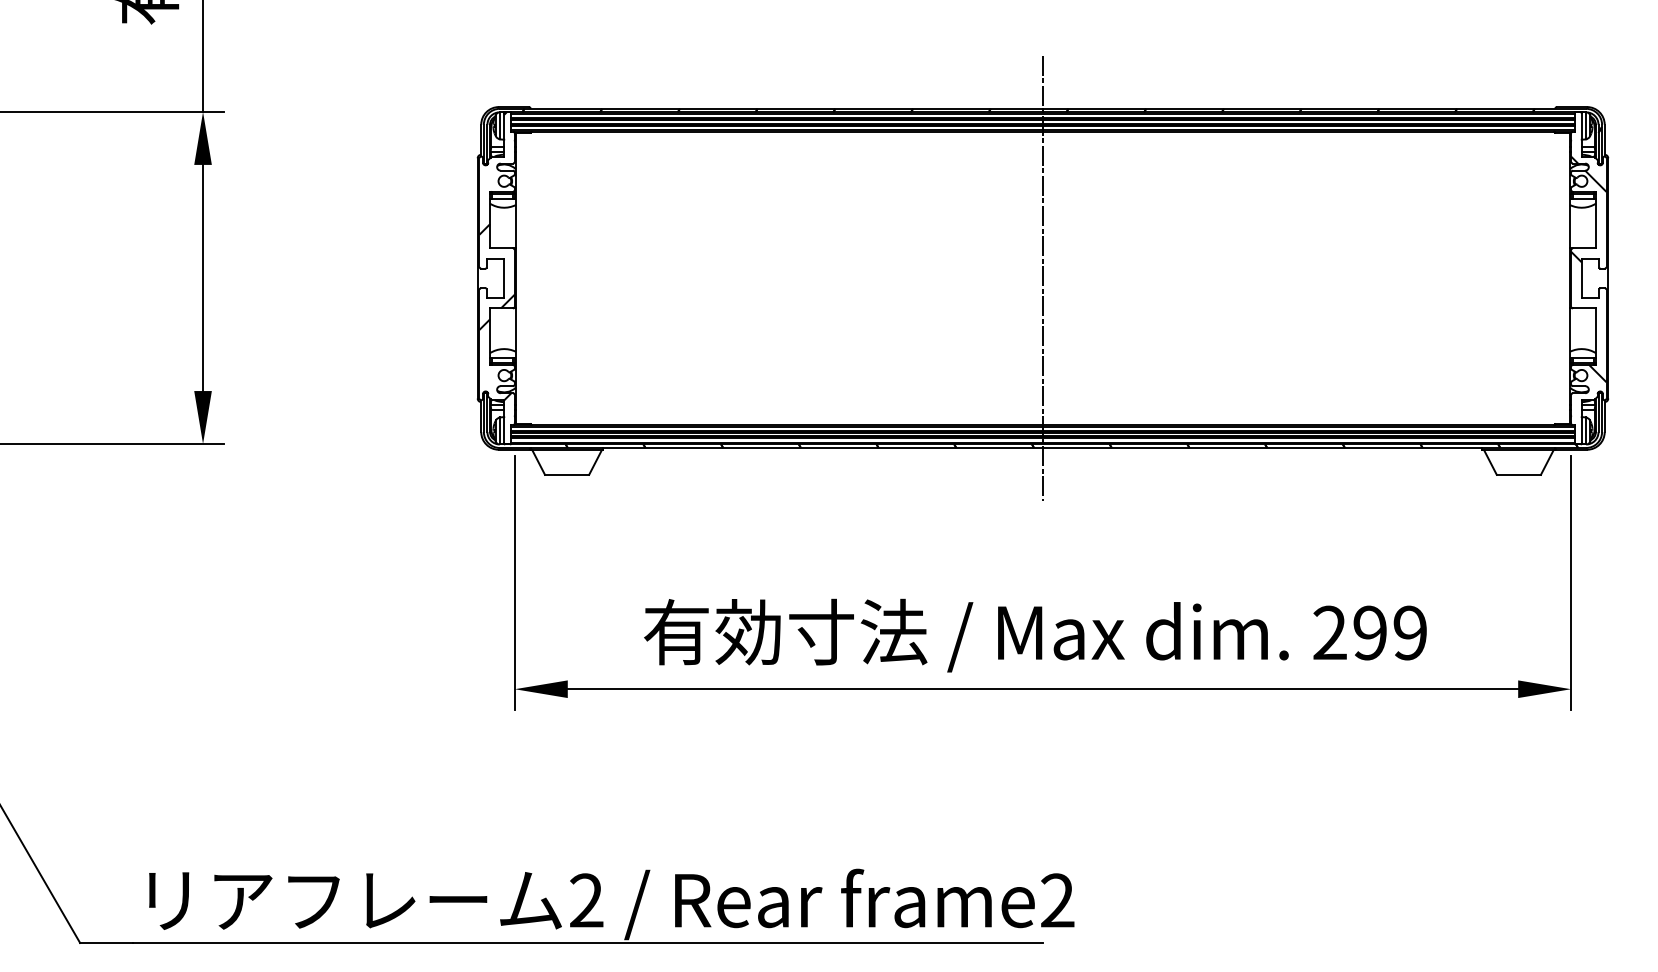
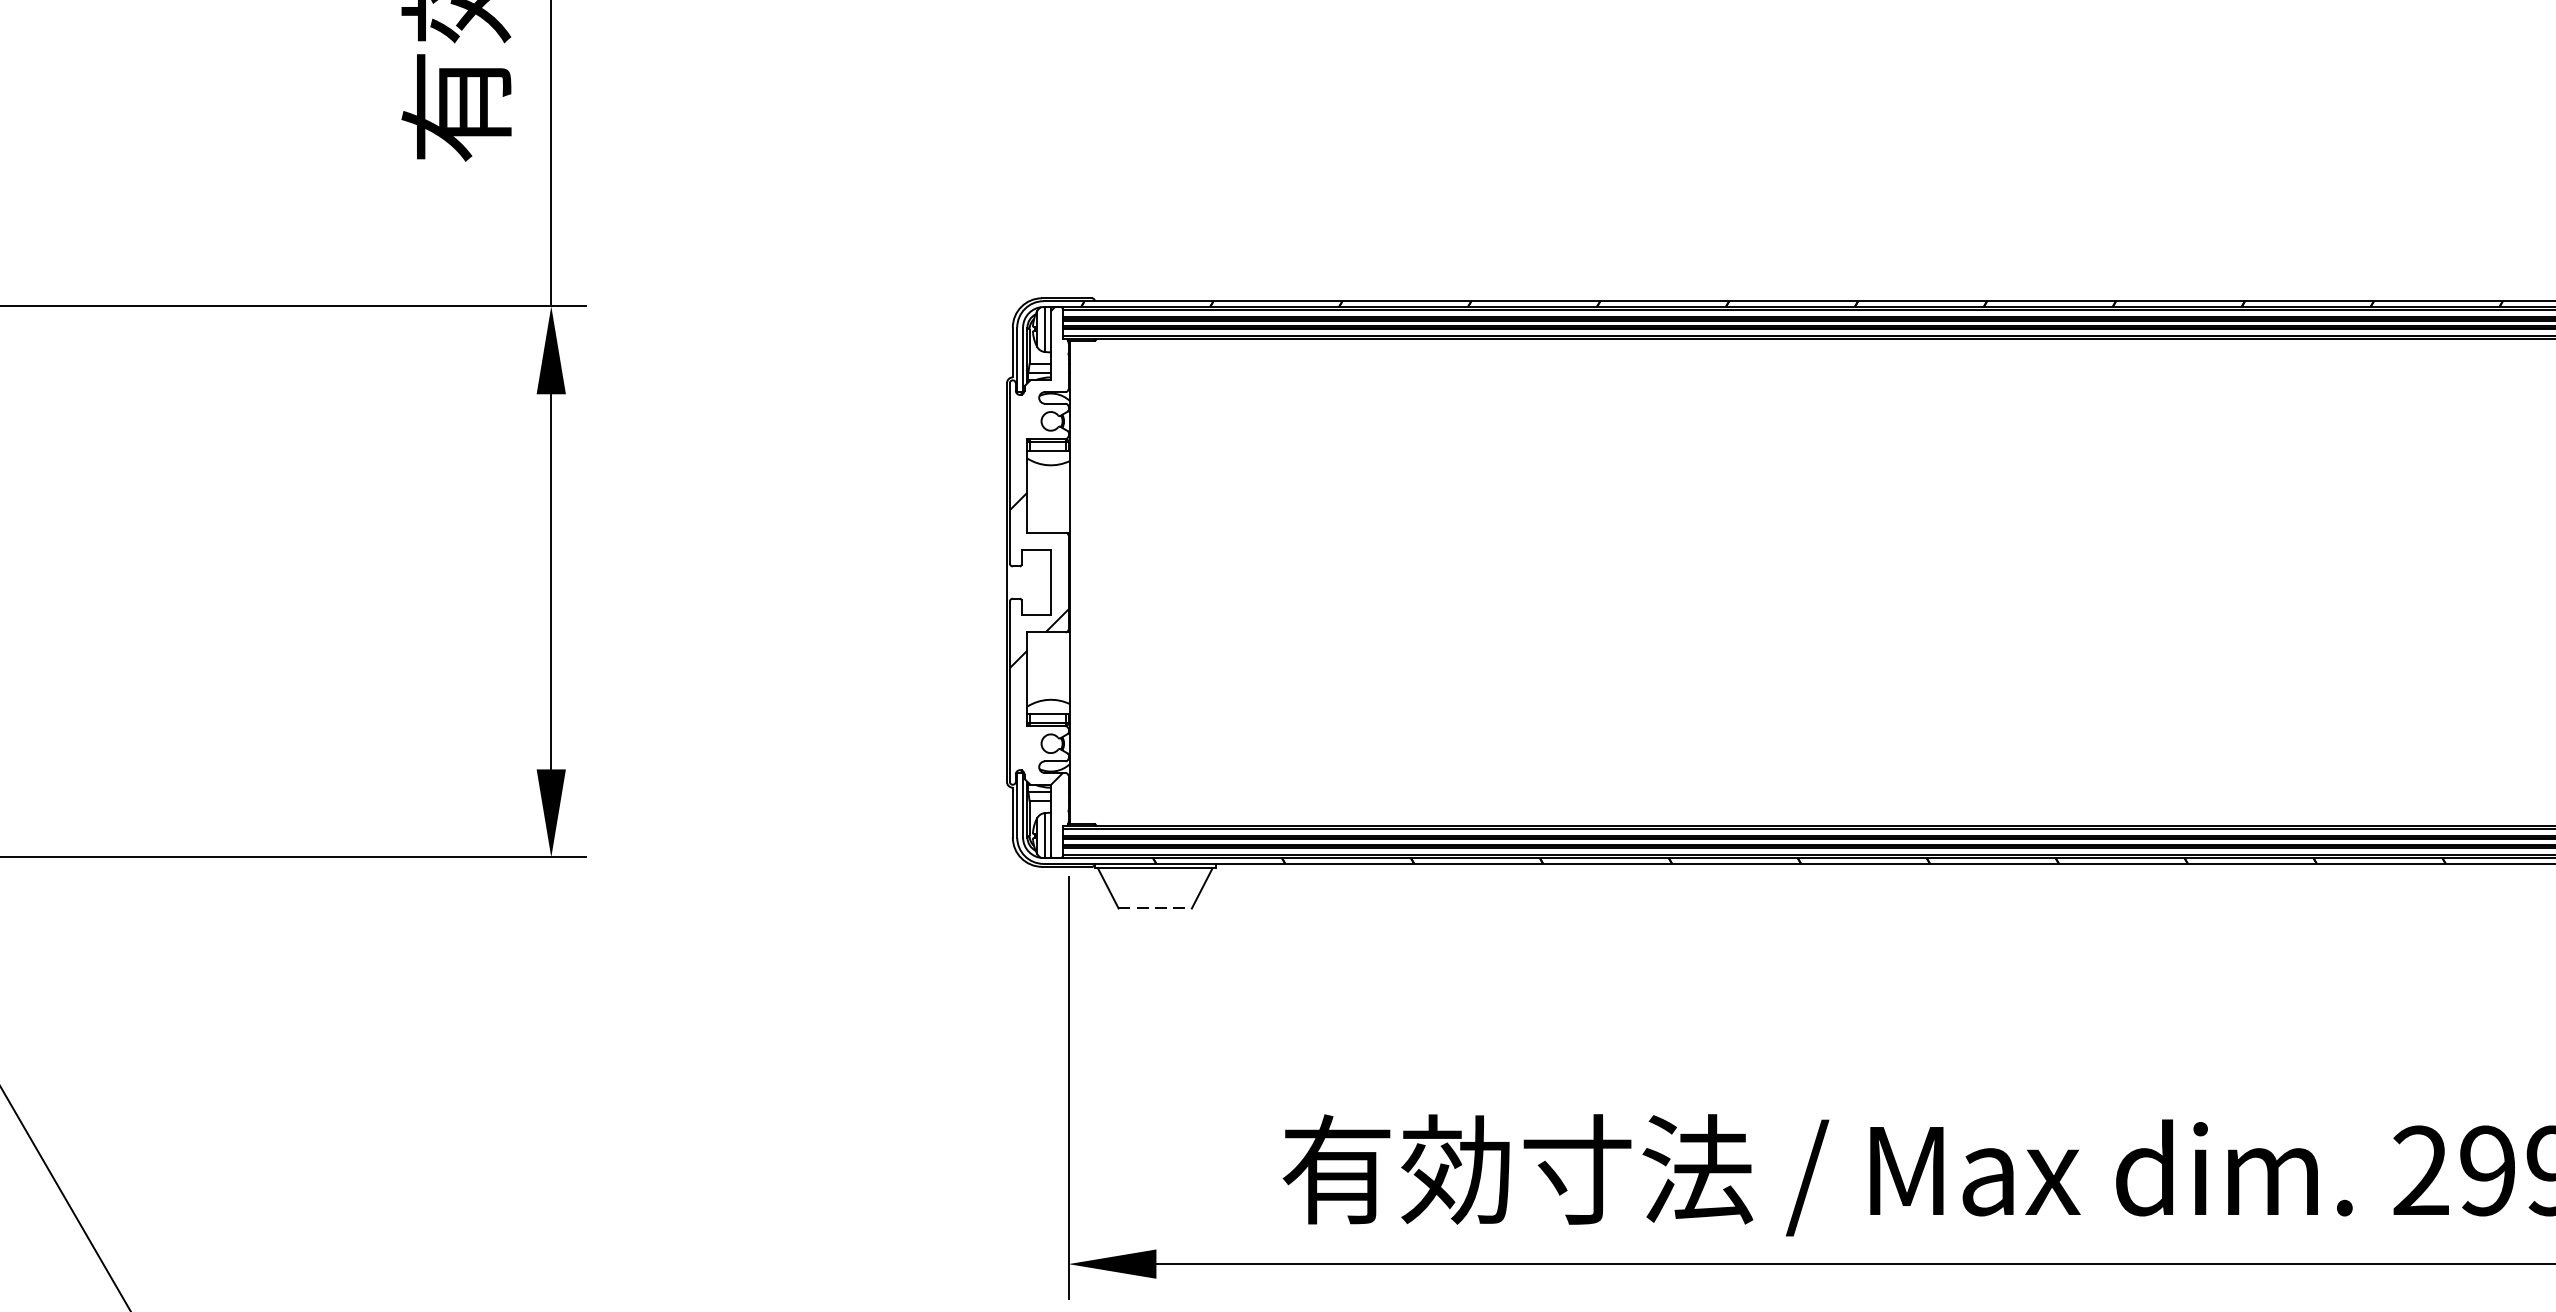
line: (1042, 277) -> (1944, 581), removed
line: (567, 474) -> (1155, 907), solid -> dashed

